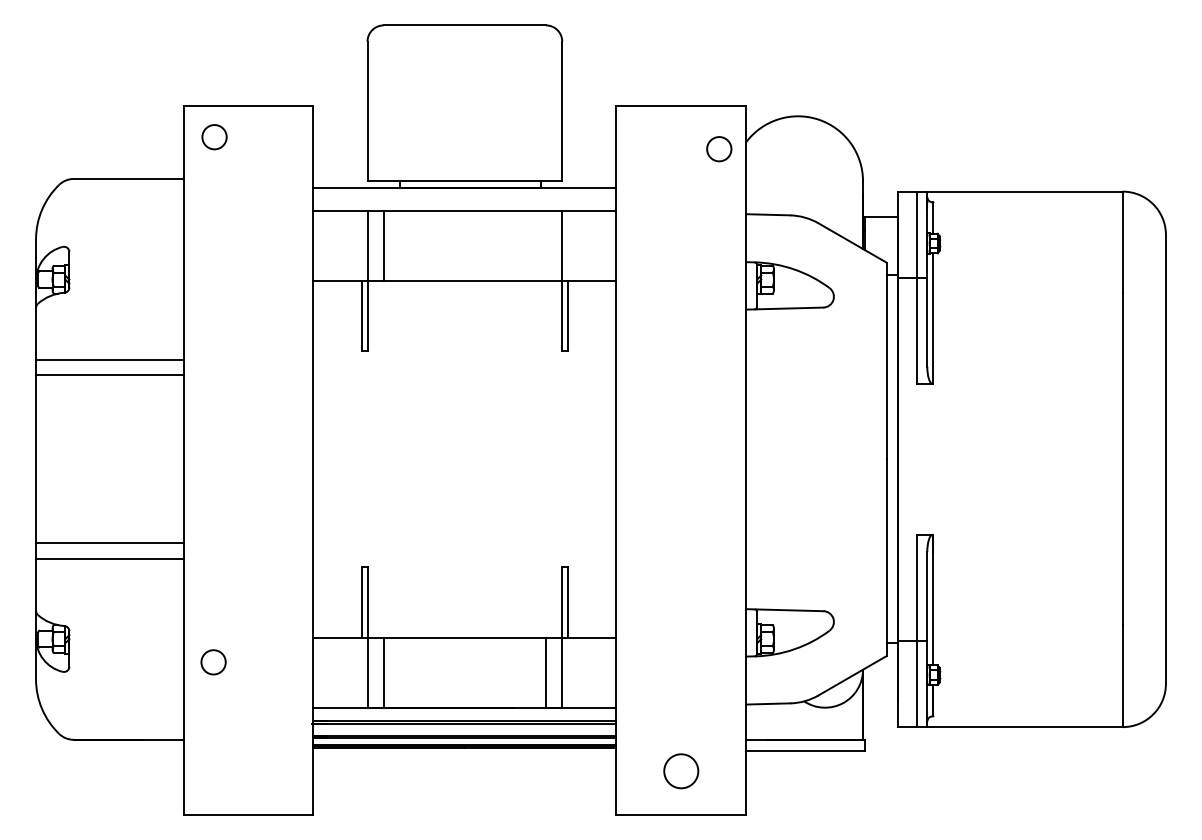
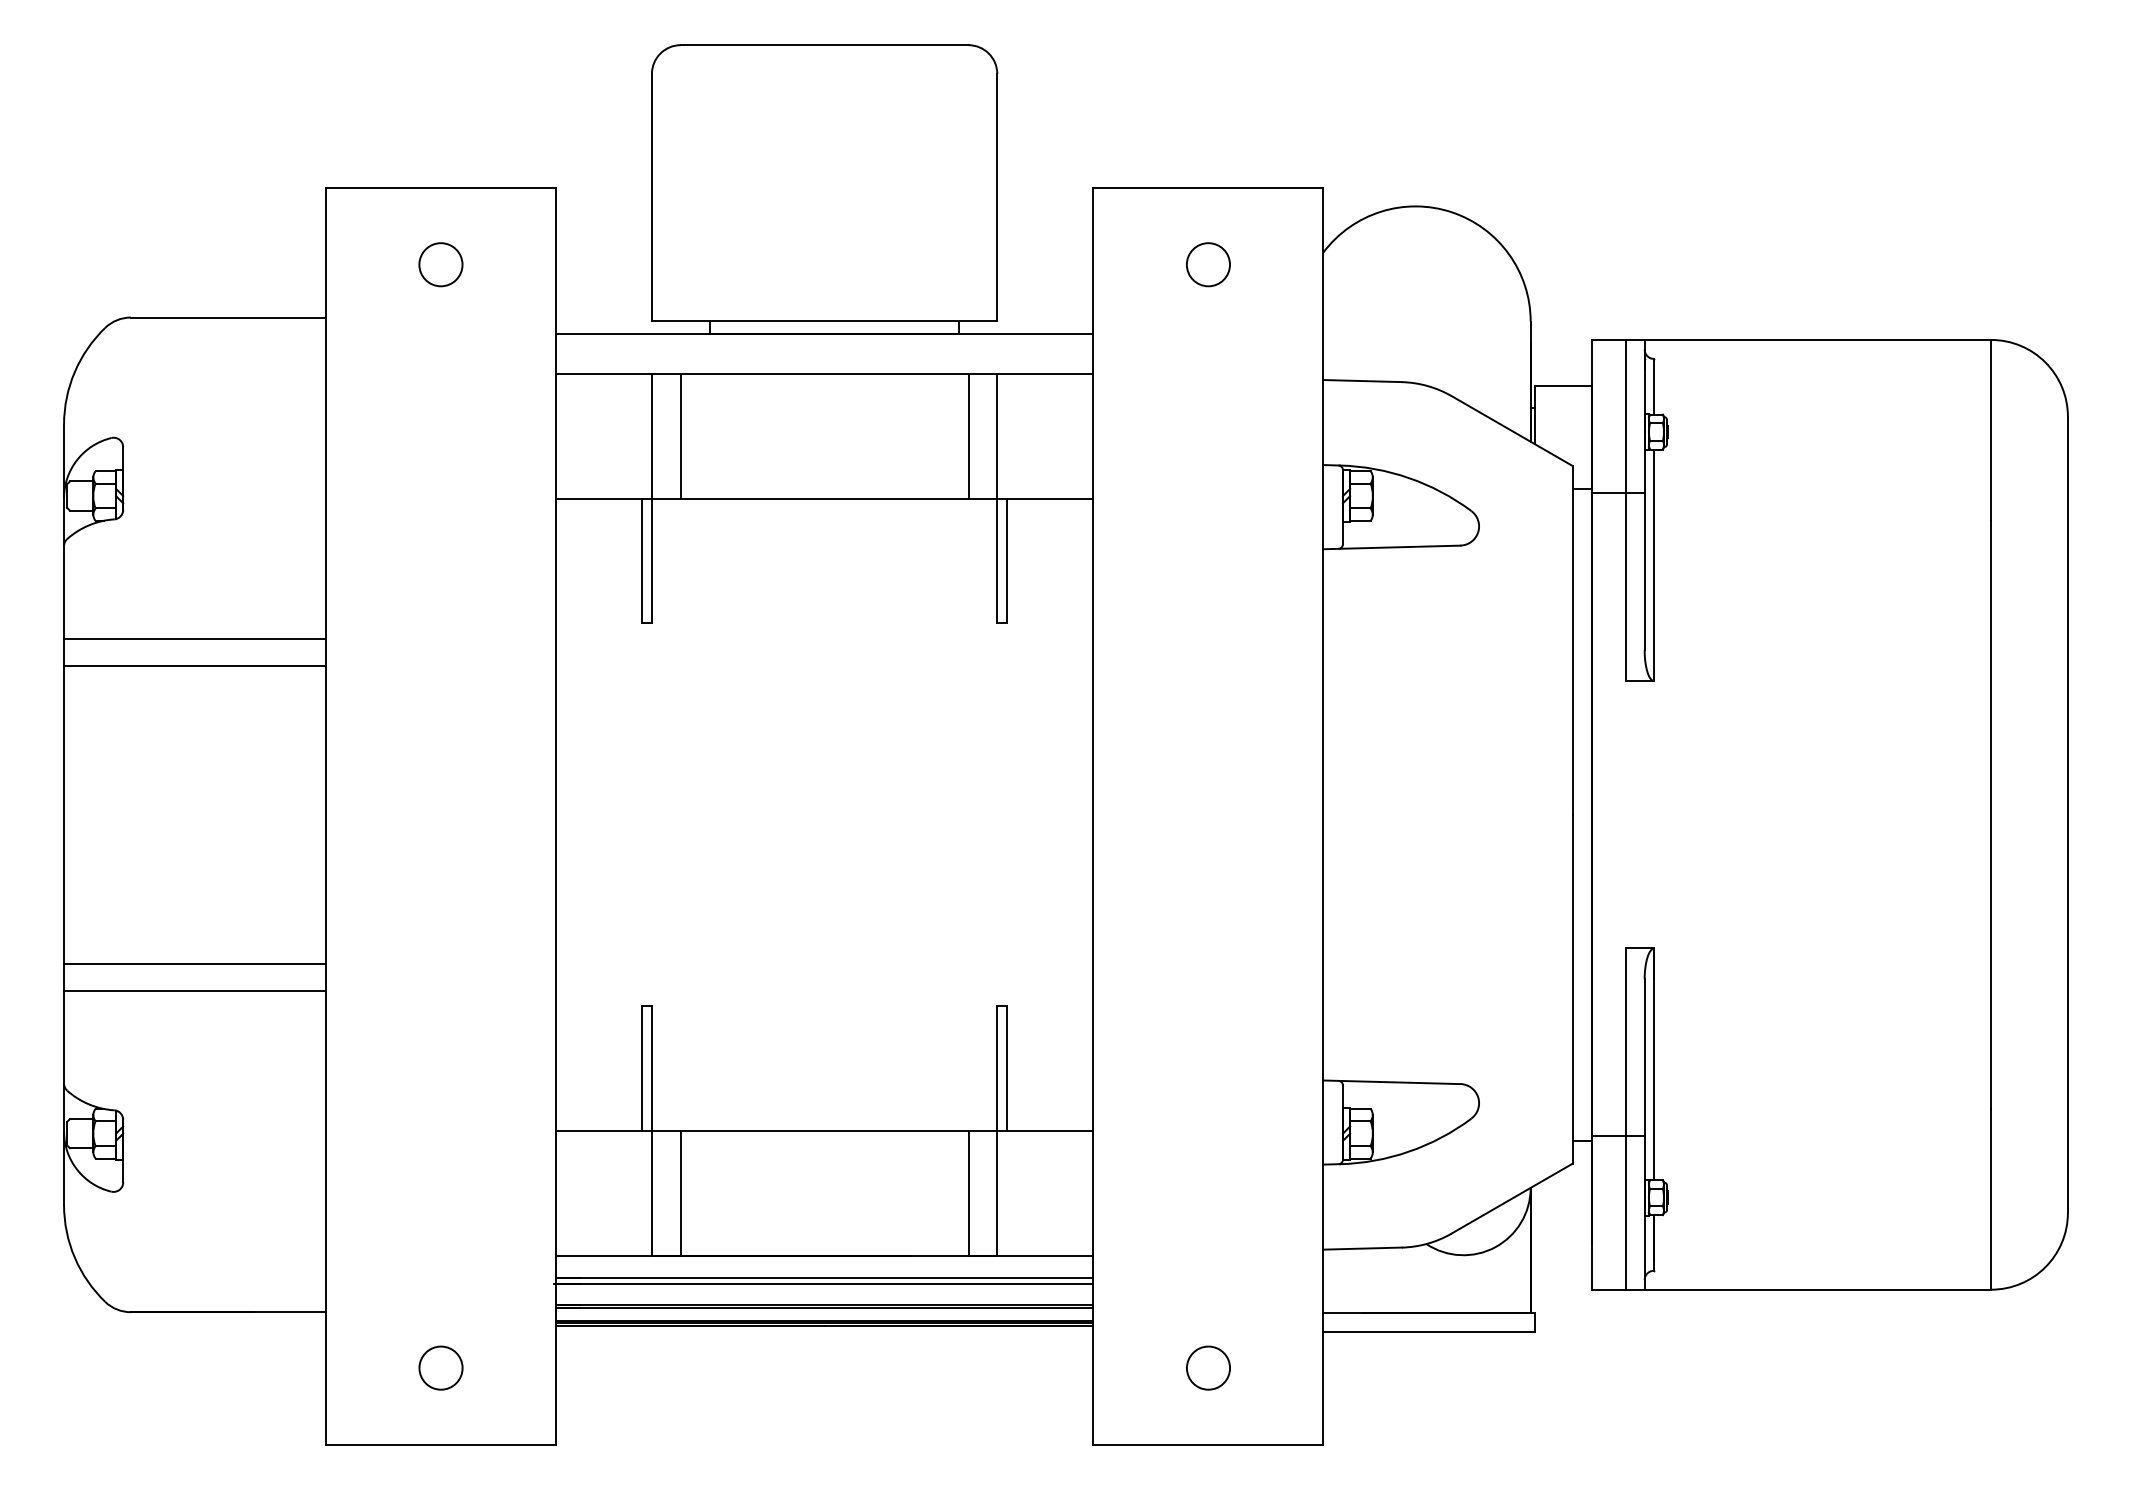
circle: (214, 137) -> (440, 265), moved
circle: (719, 149) -> (1208, 265), moved
line: (546, 245) -> (969, 435), added
circle: (213, 662) -> (440, 1368), moved
circle: (681, 771) -> (1208, 1368), size x0.71

